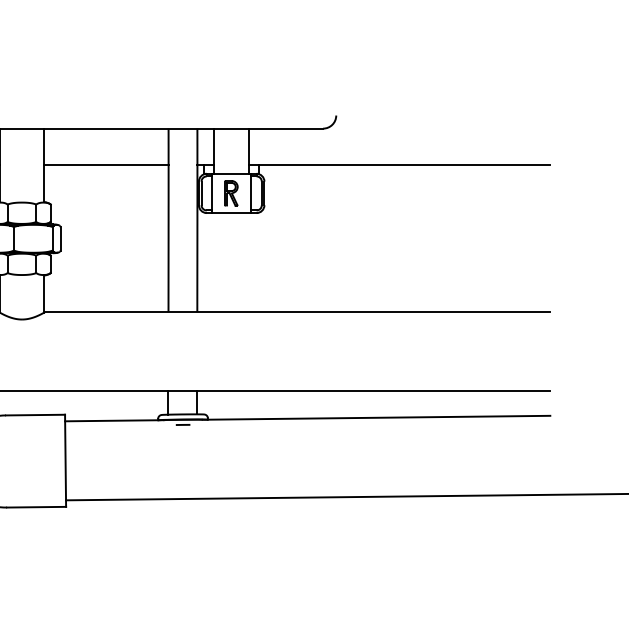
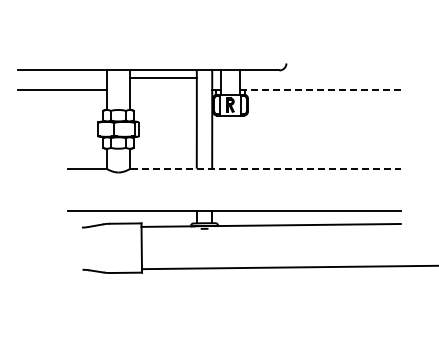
line: (106, 164) -> (163, 77), moved
line: (399, 164) -> (320, 89), solid -> dashed
line: (298, 312) -> (266, 168), solid -> dashed

